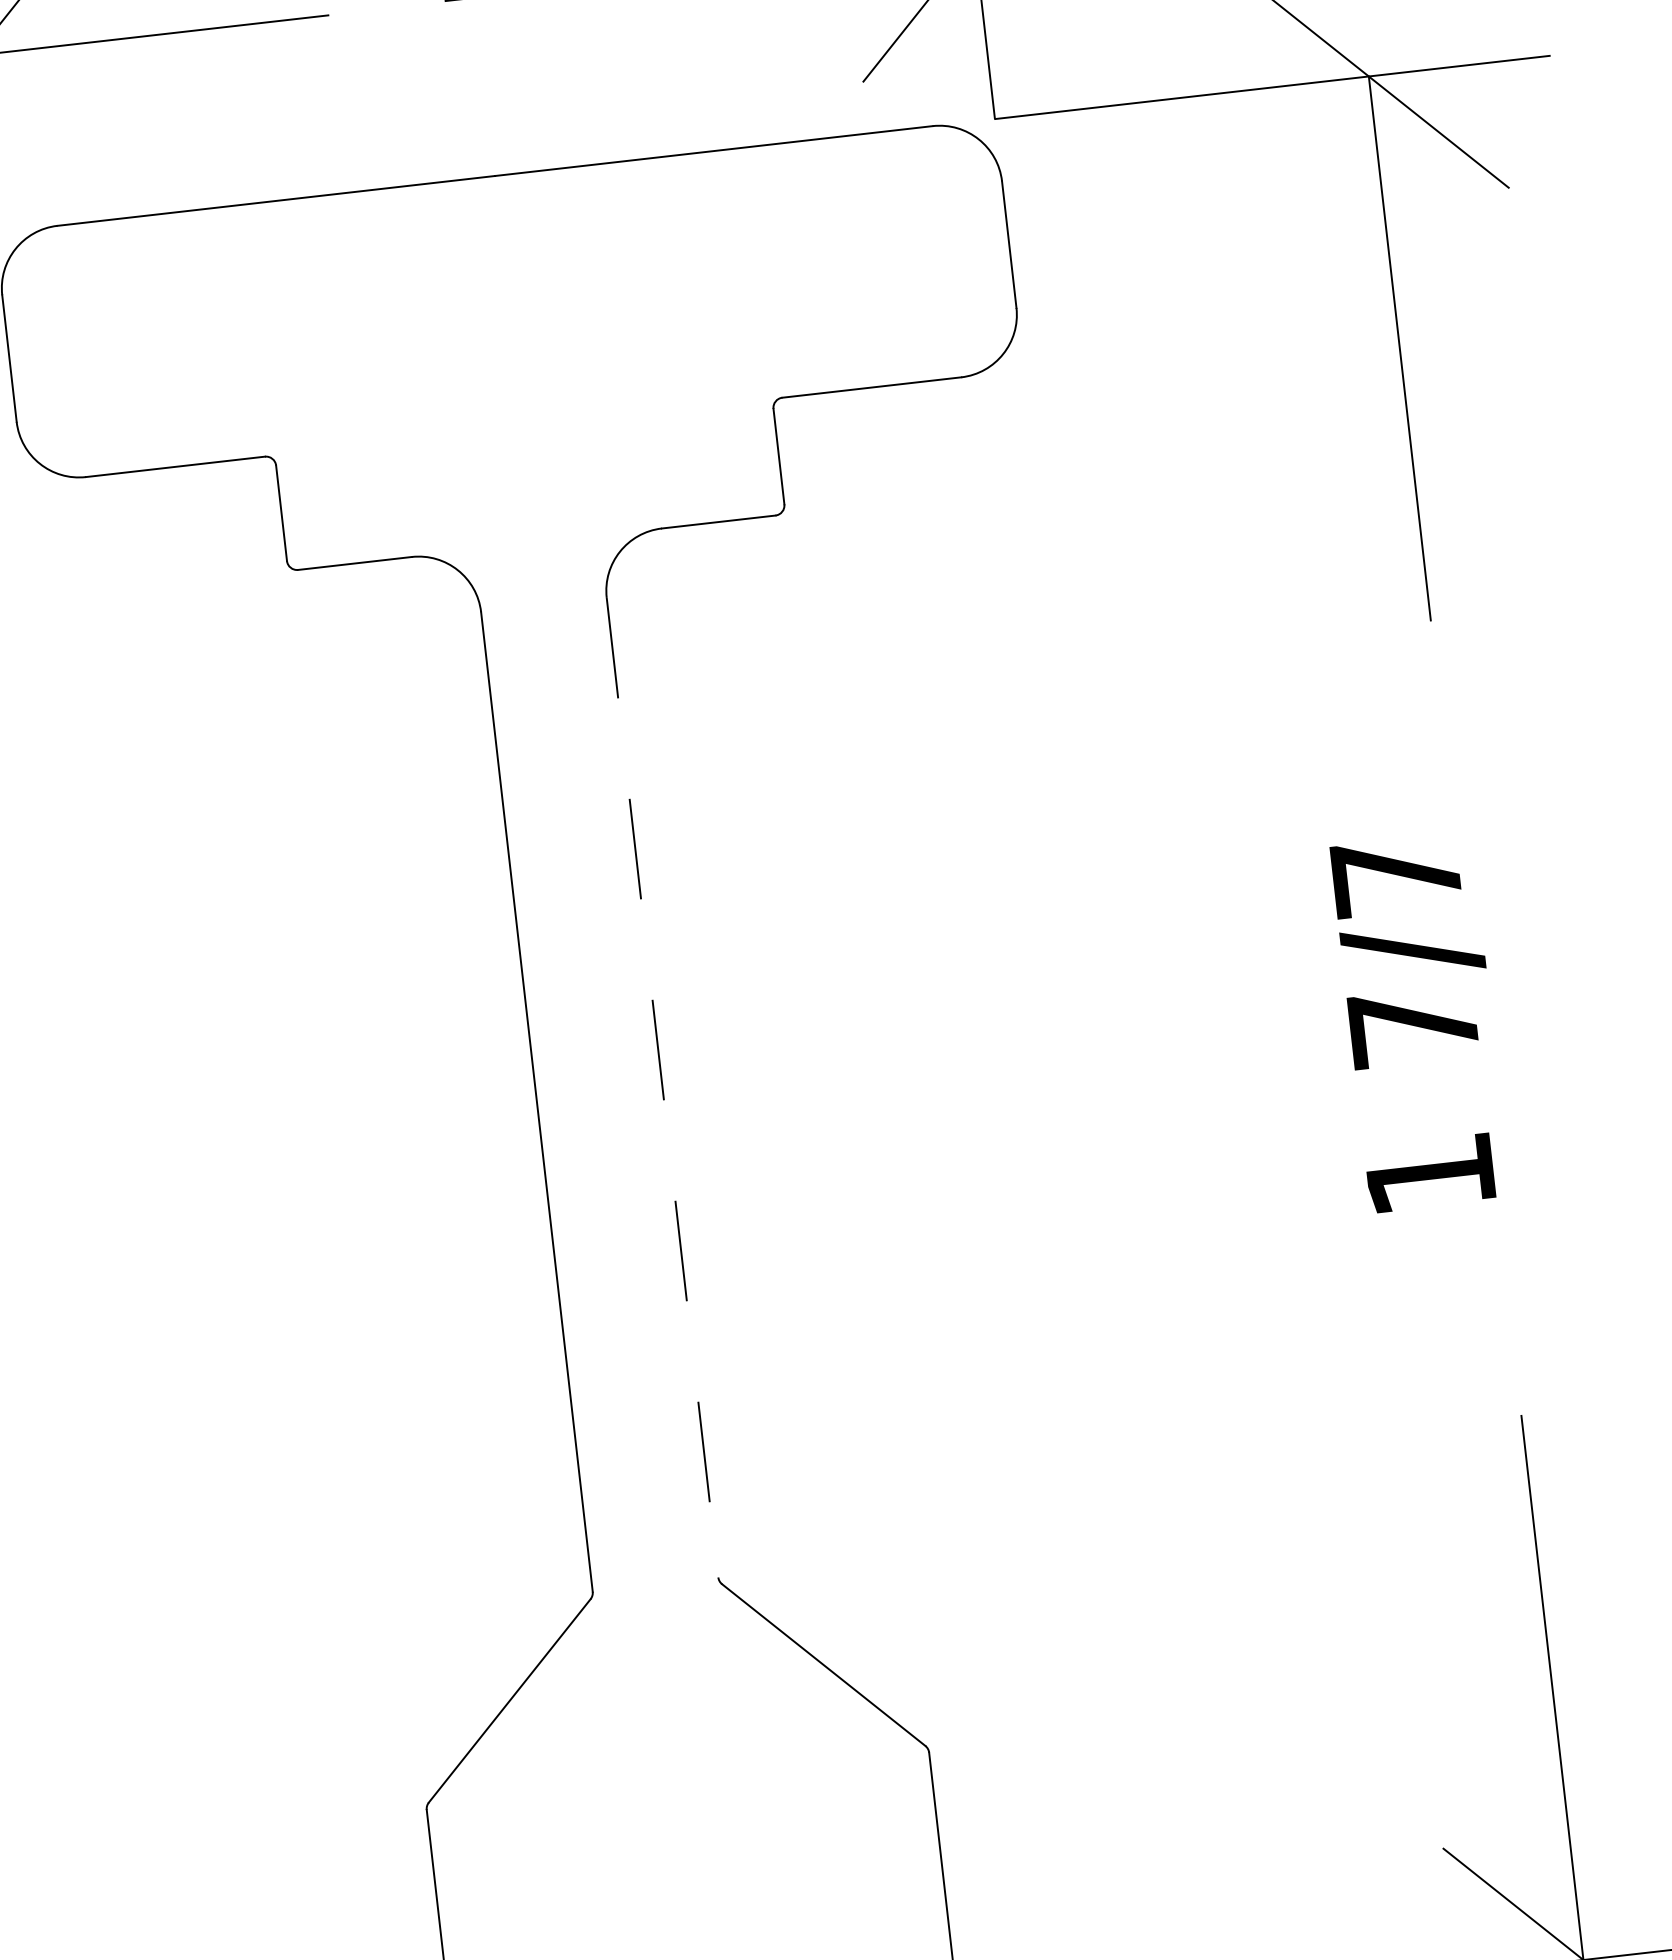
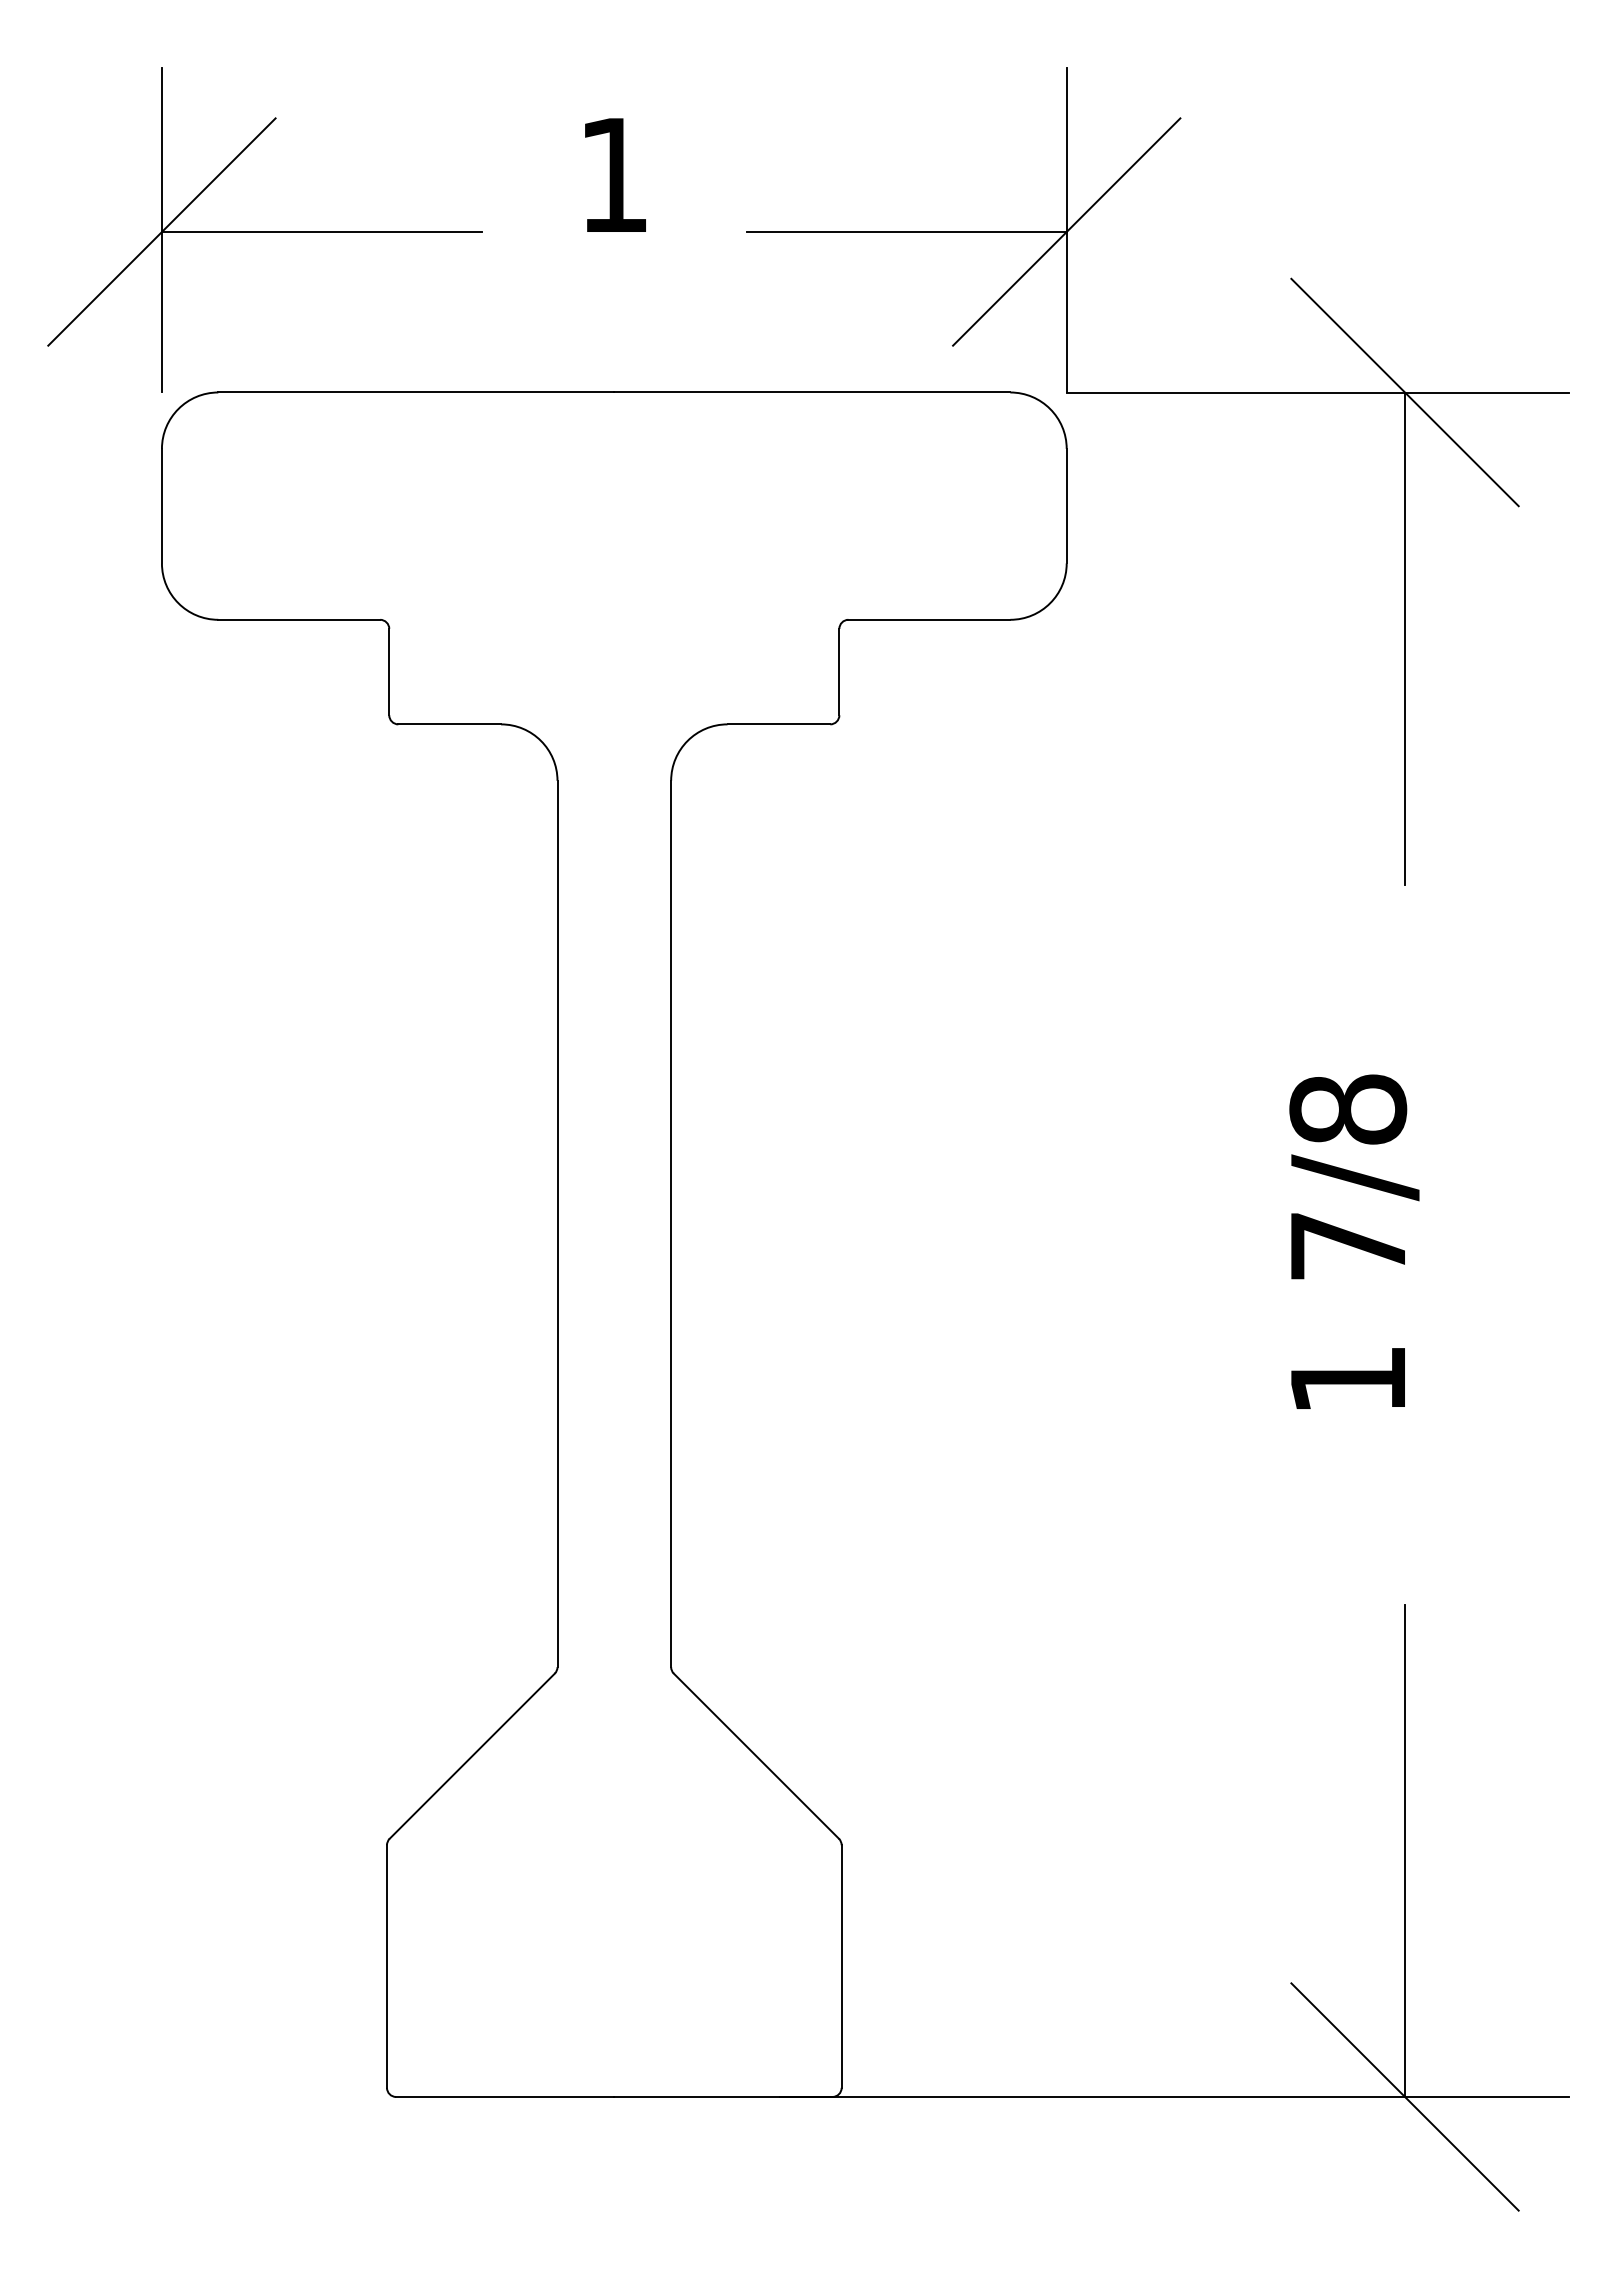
text: (1396, 875) -> (1348, 1109), 7/7 -> 7/8
line: (662, 1088) -> (671, 1224), dashed -> solid

